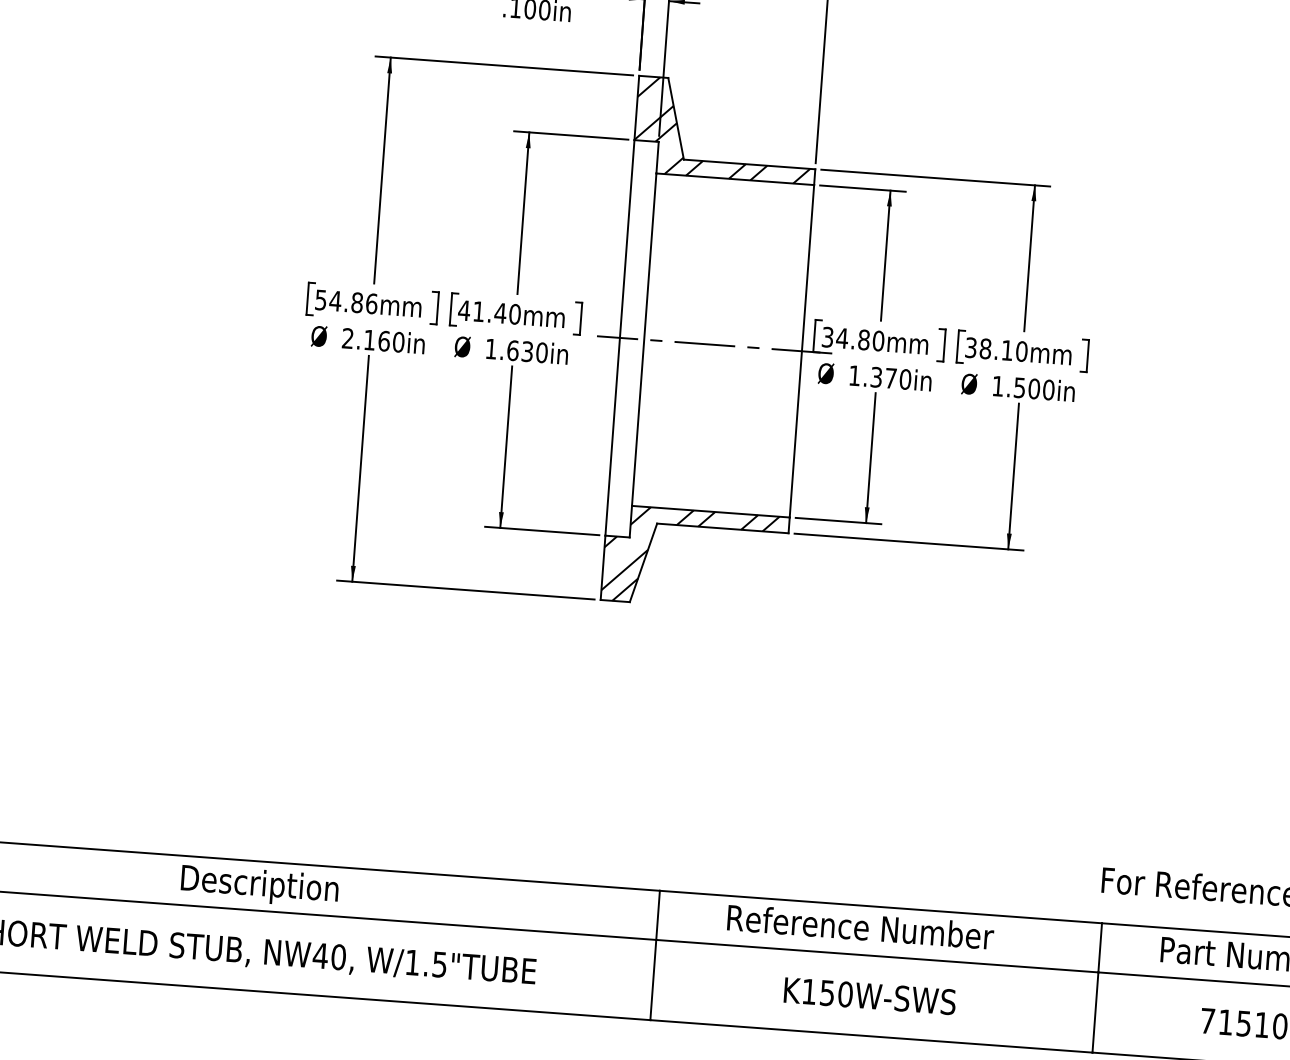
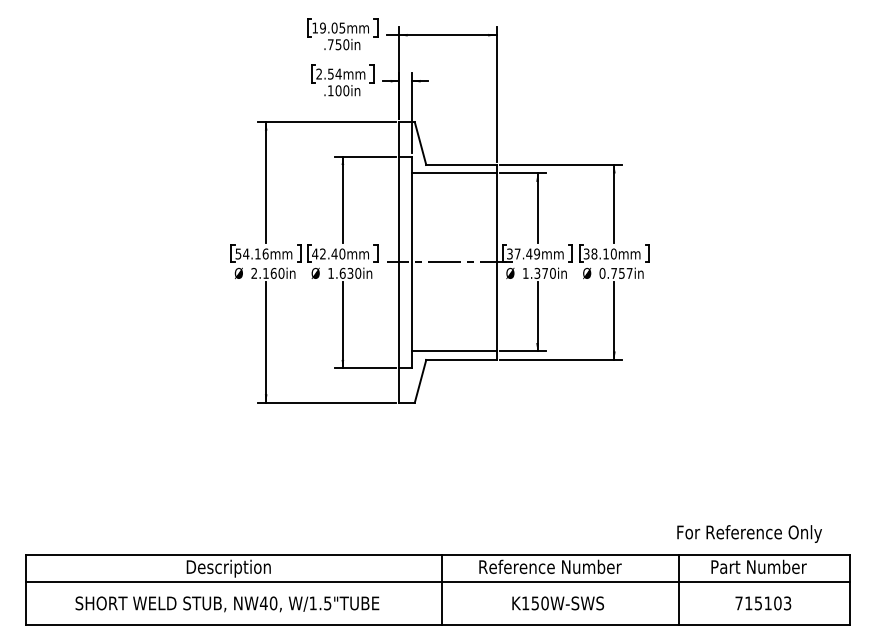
hatch: (724, 129) -> (446, 147), removed
text: (356, 301) -> (257, 253), 54.86mm -> 54.16mm
text: (477, 310) -> (322, 253), 41.40mm -> 42.40mm
text: (858, 338) -> (526, 253), 34.80mm -> 37.49mm
text: (1022, 386) -> (615, 272), 1.500in -> 0.757in
hatch: (690, 557) -> (445, 376), removed

